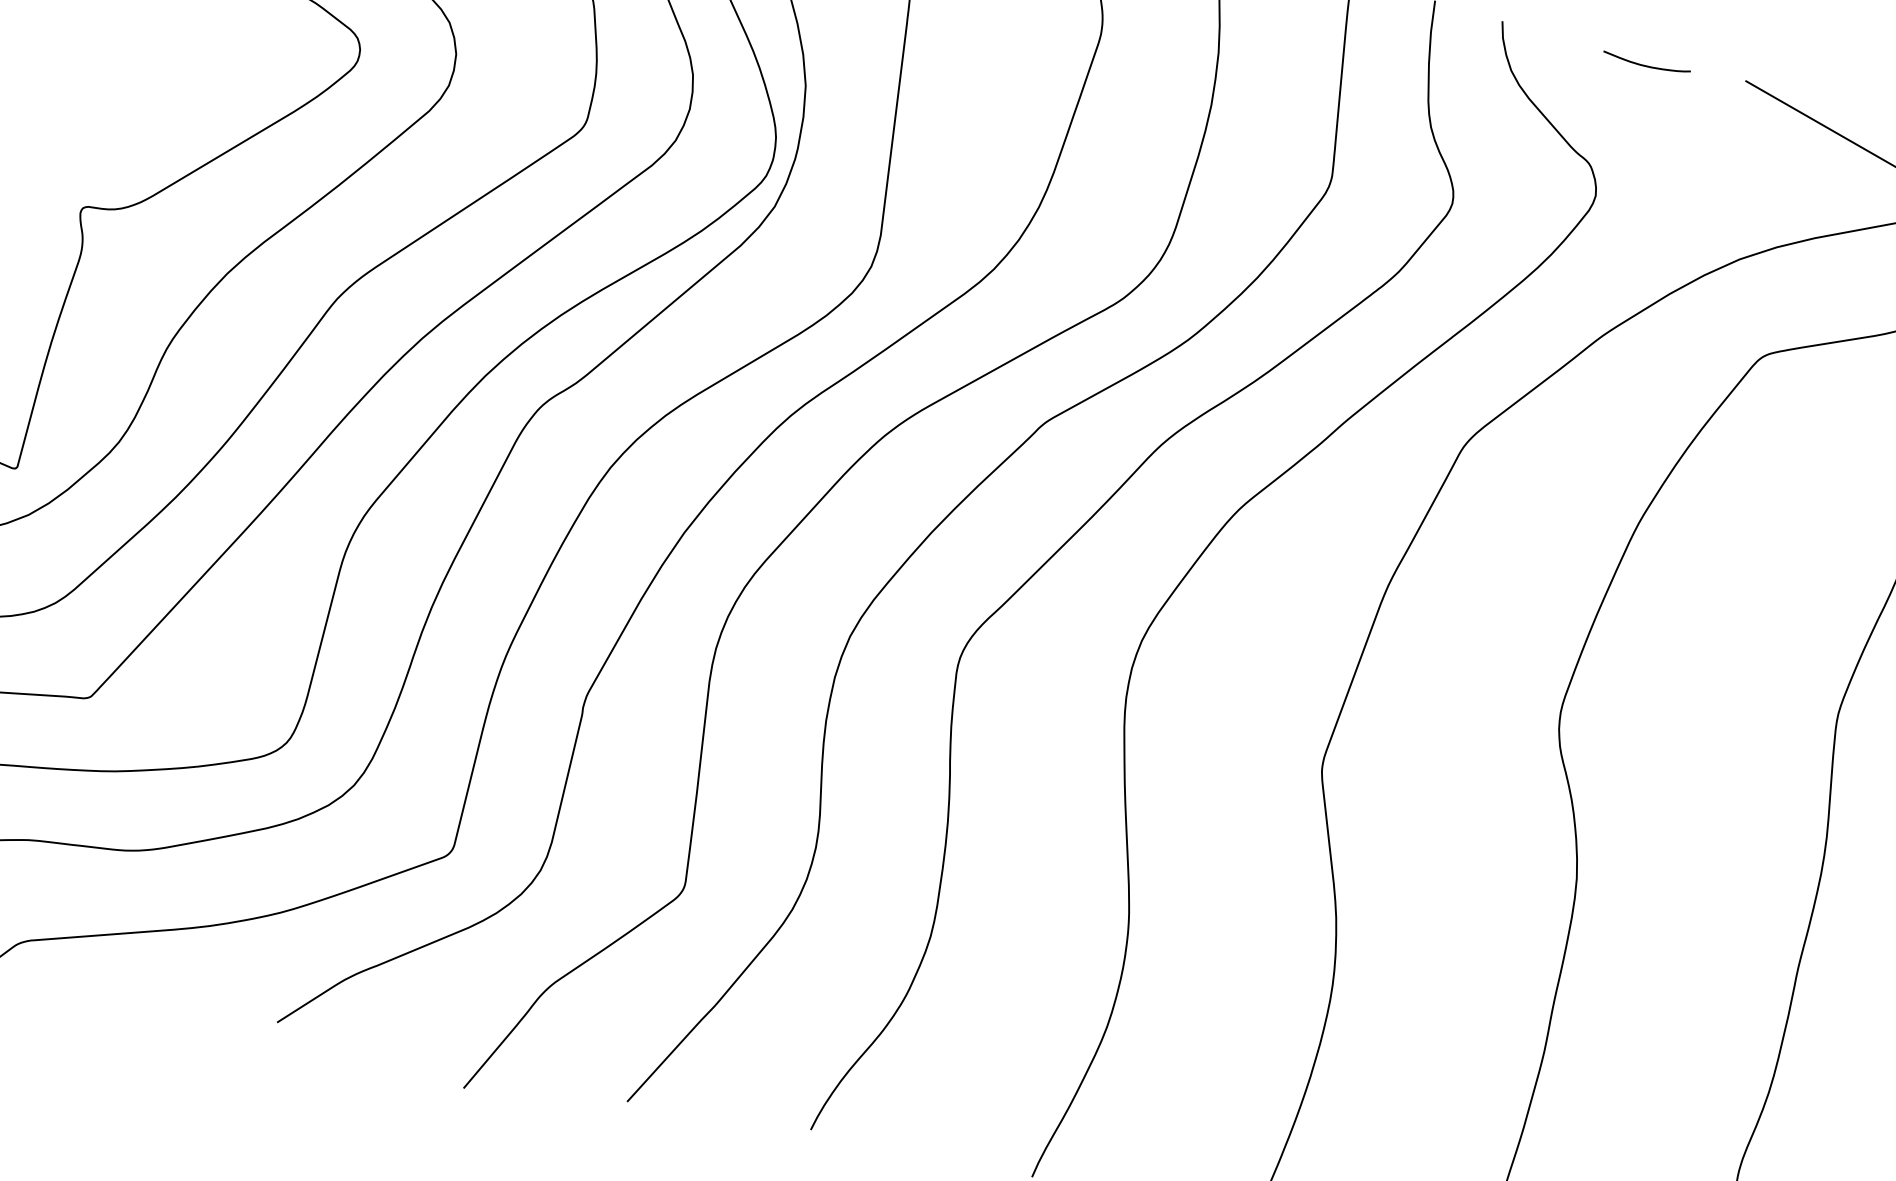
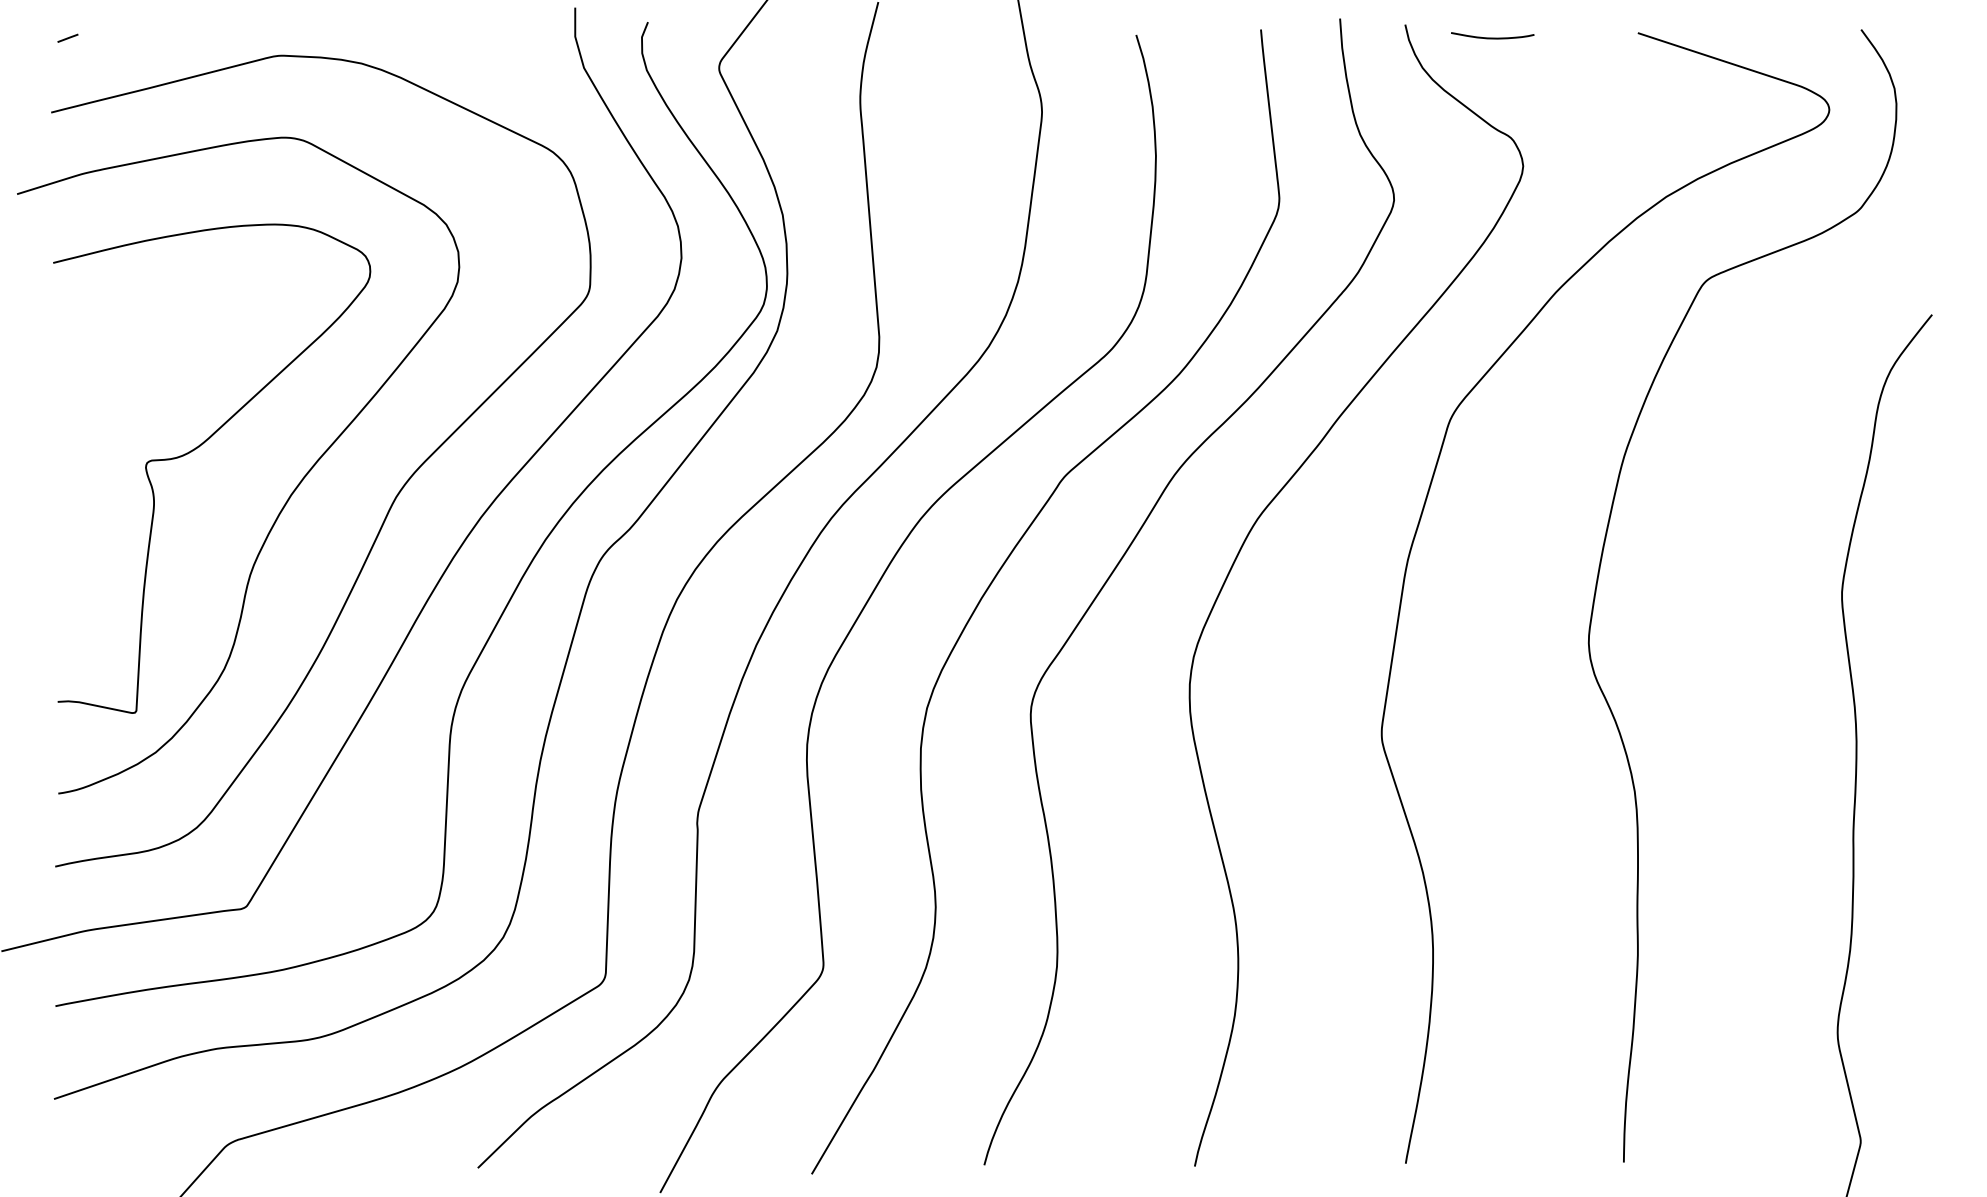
curve: (1646, 65) -> (1492, 37), moved

